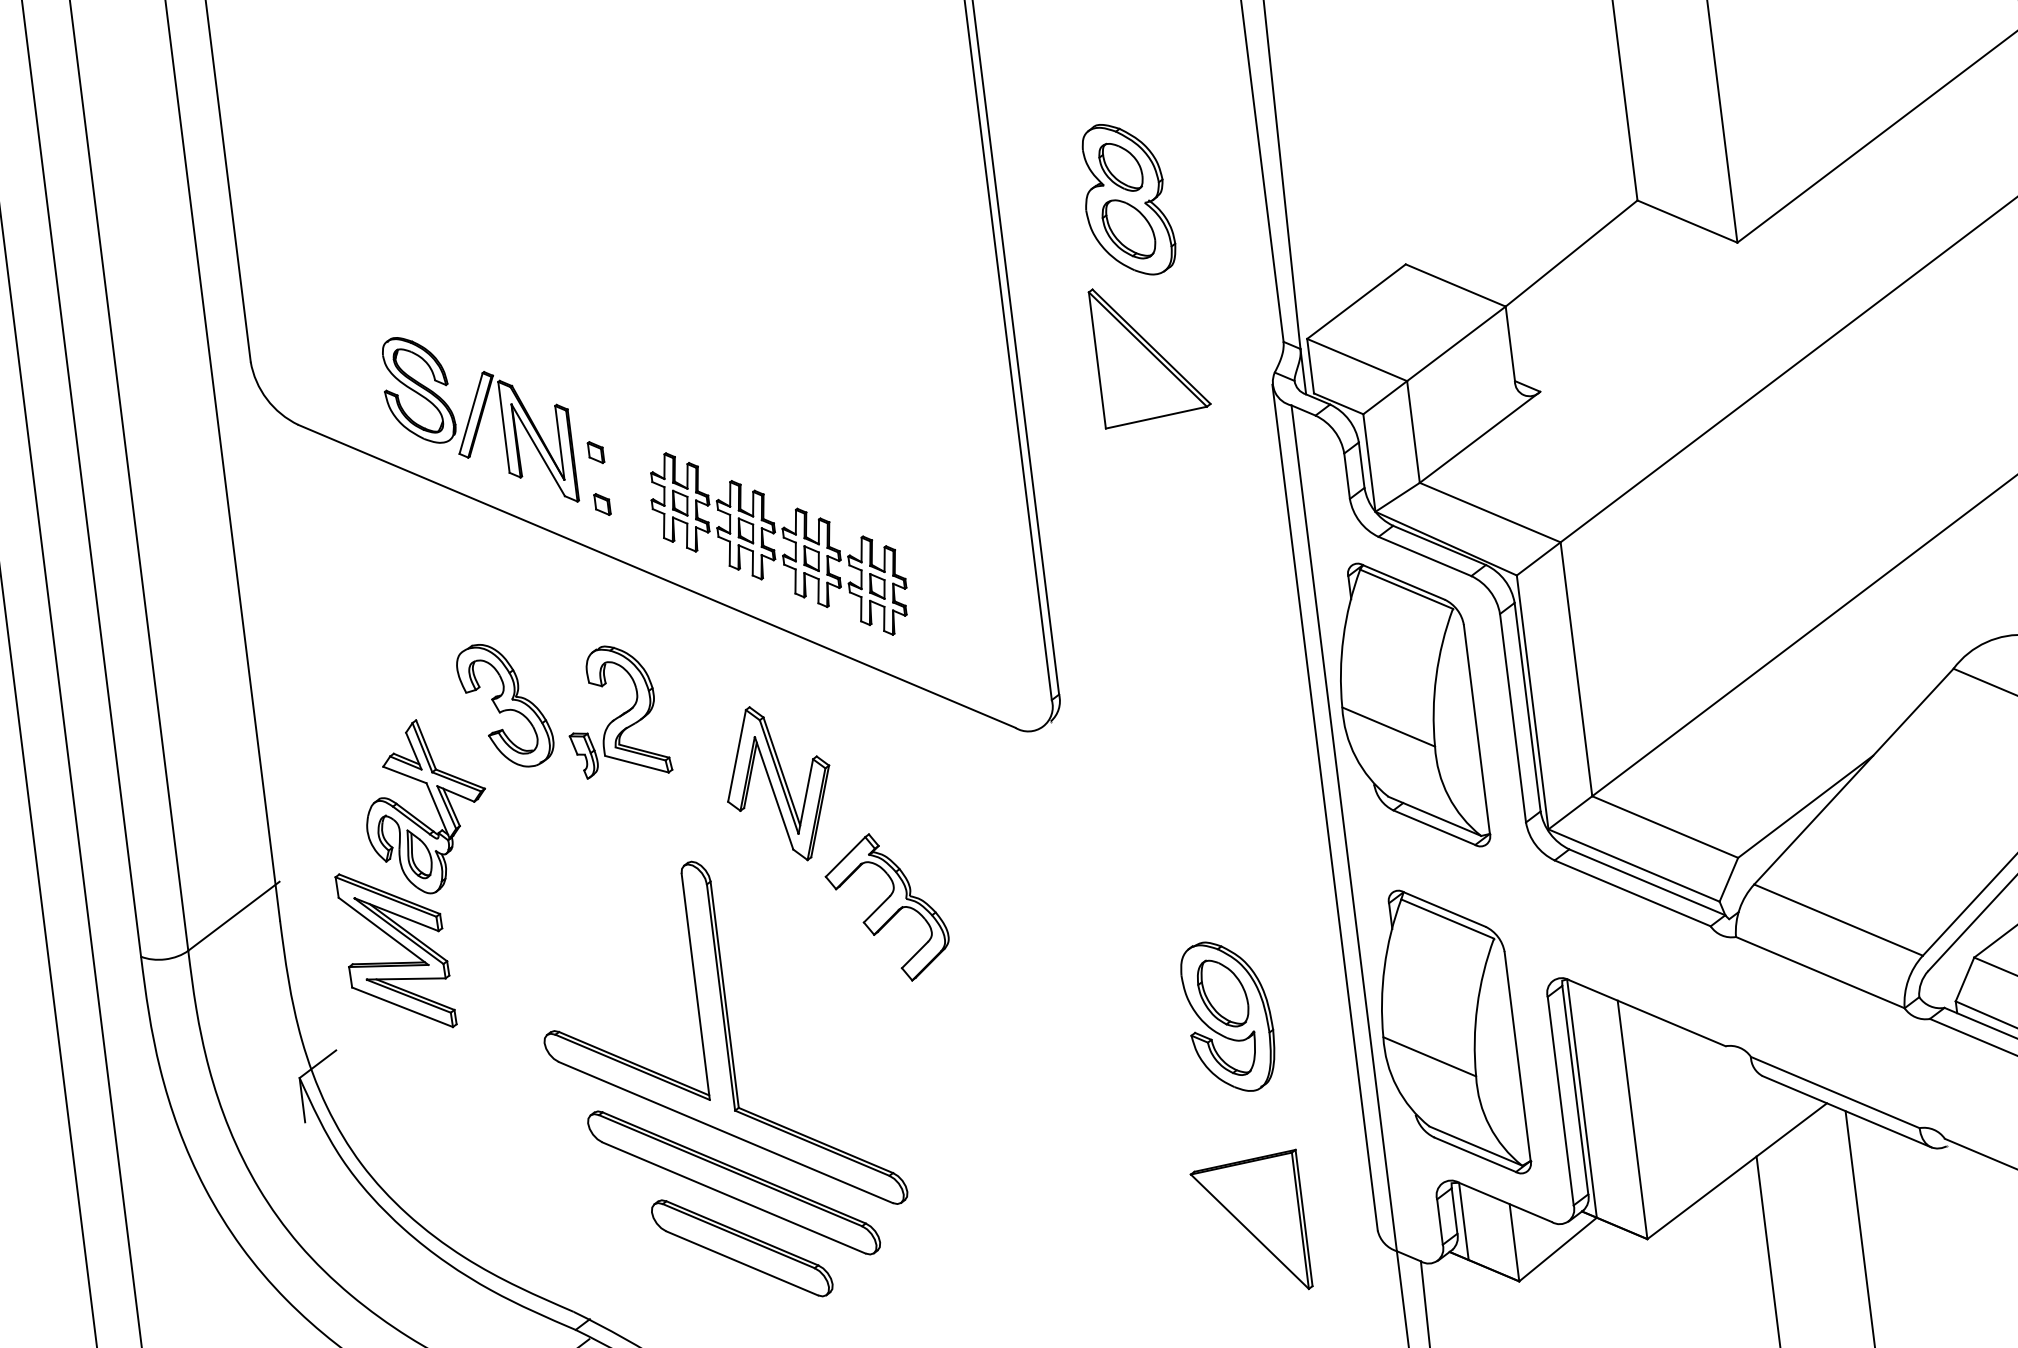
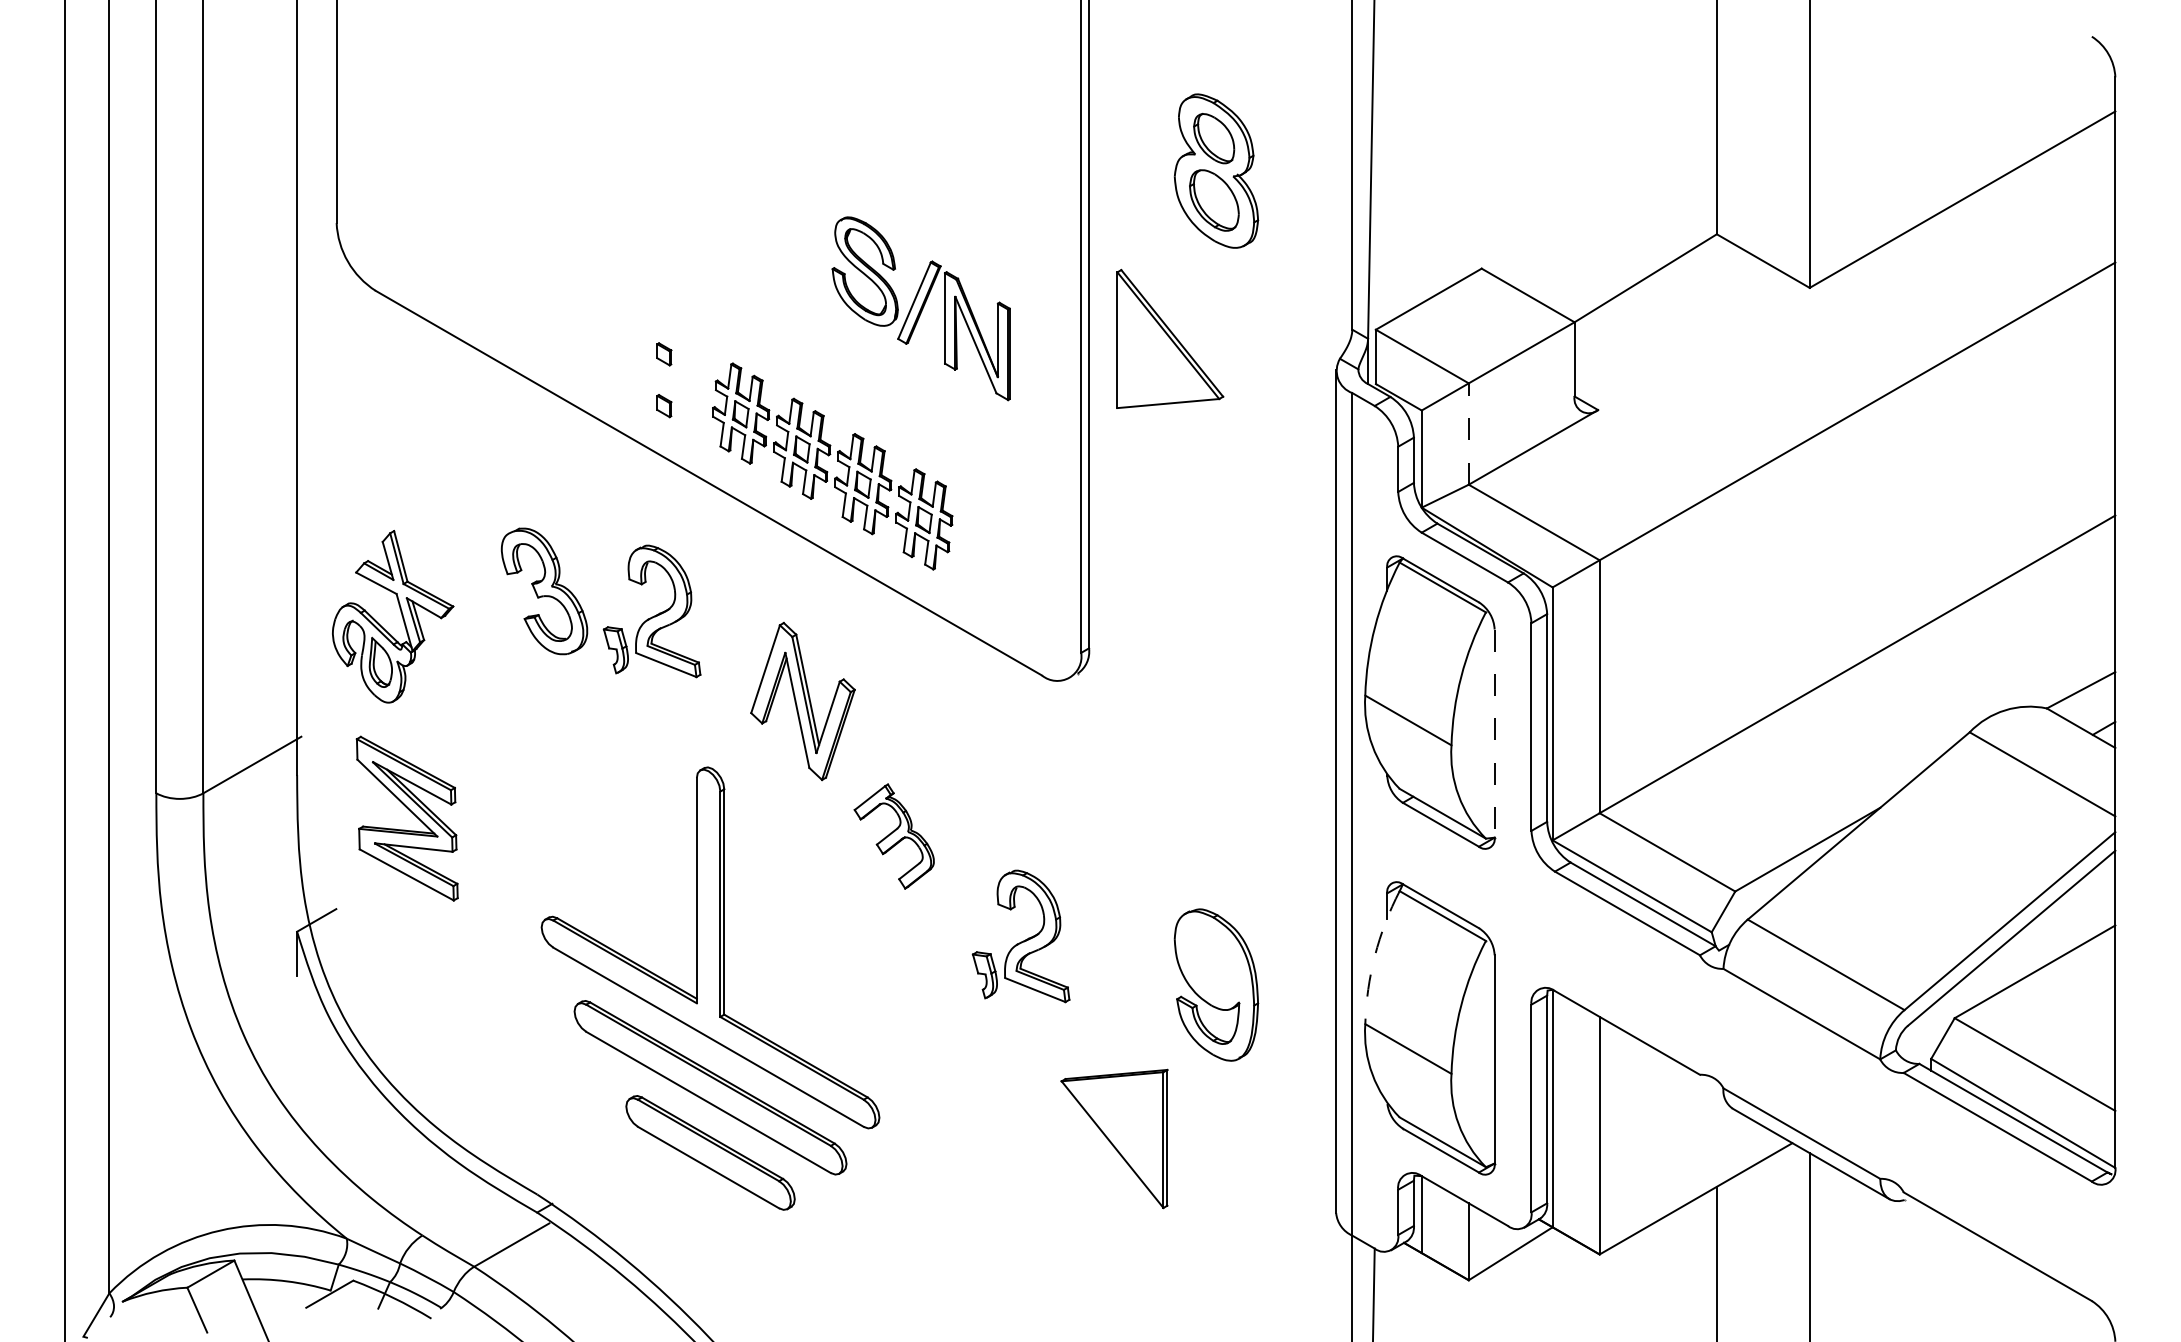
part: (1150, 352) -> (1170, 338), moved
part: (478, 420) -> (920, 308), moved
line: (1413, 432) -> (1468, 434), solid -> dashed
line: (1476, 730) -> (1494, 734), solid -> dashed
part: (432, 801) -> (400, 612), moved
part: (886, 907) -> (893, 836), size x0.7
arc: (1385, 967) -> (1375, 955), solid -> dashed
part: (1026, 992) -> (1020, 936), added
part: (1223, 993) -> (1213, 961), removed
part: (1251, 1225) -> (1114, 1138), moved

